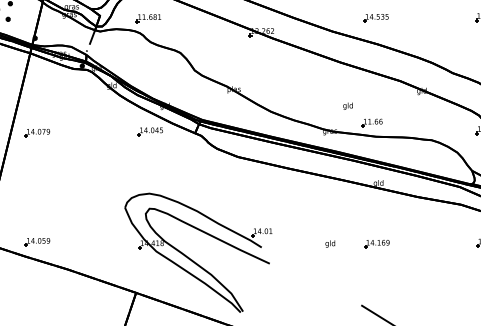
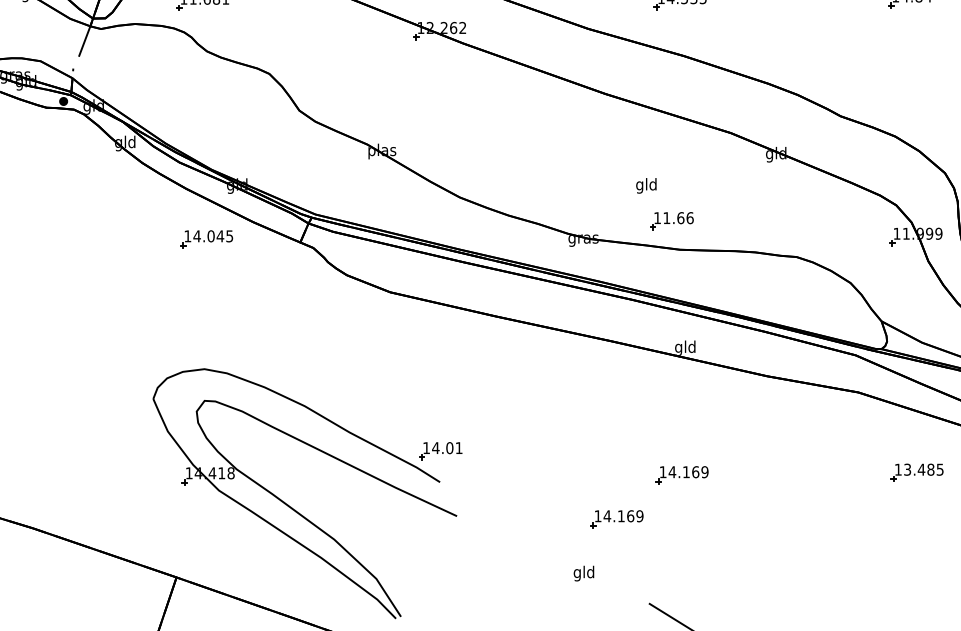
text: (347, 105) -> (645, 184), moved
text: (330, 243) -> (584, 572), moved
part: (345, 265) -> (615, 519), added

